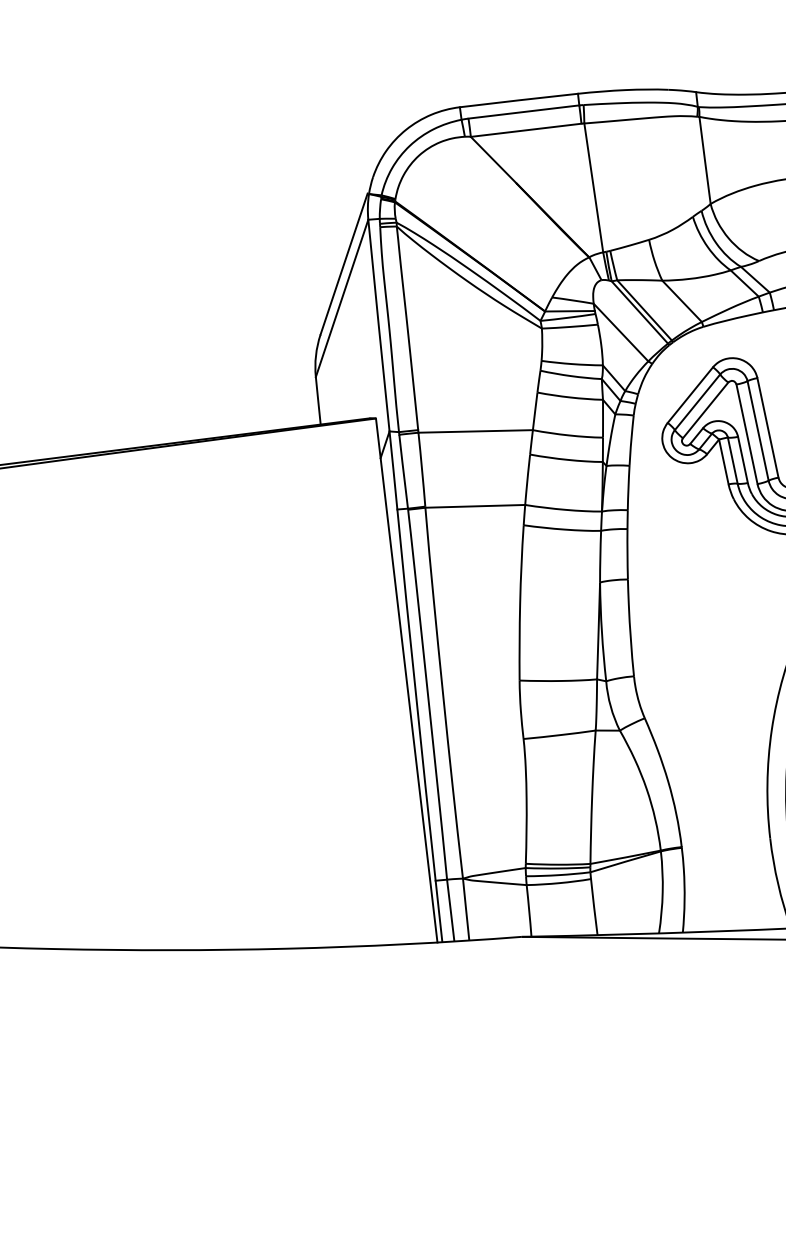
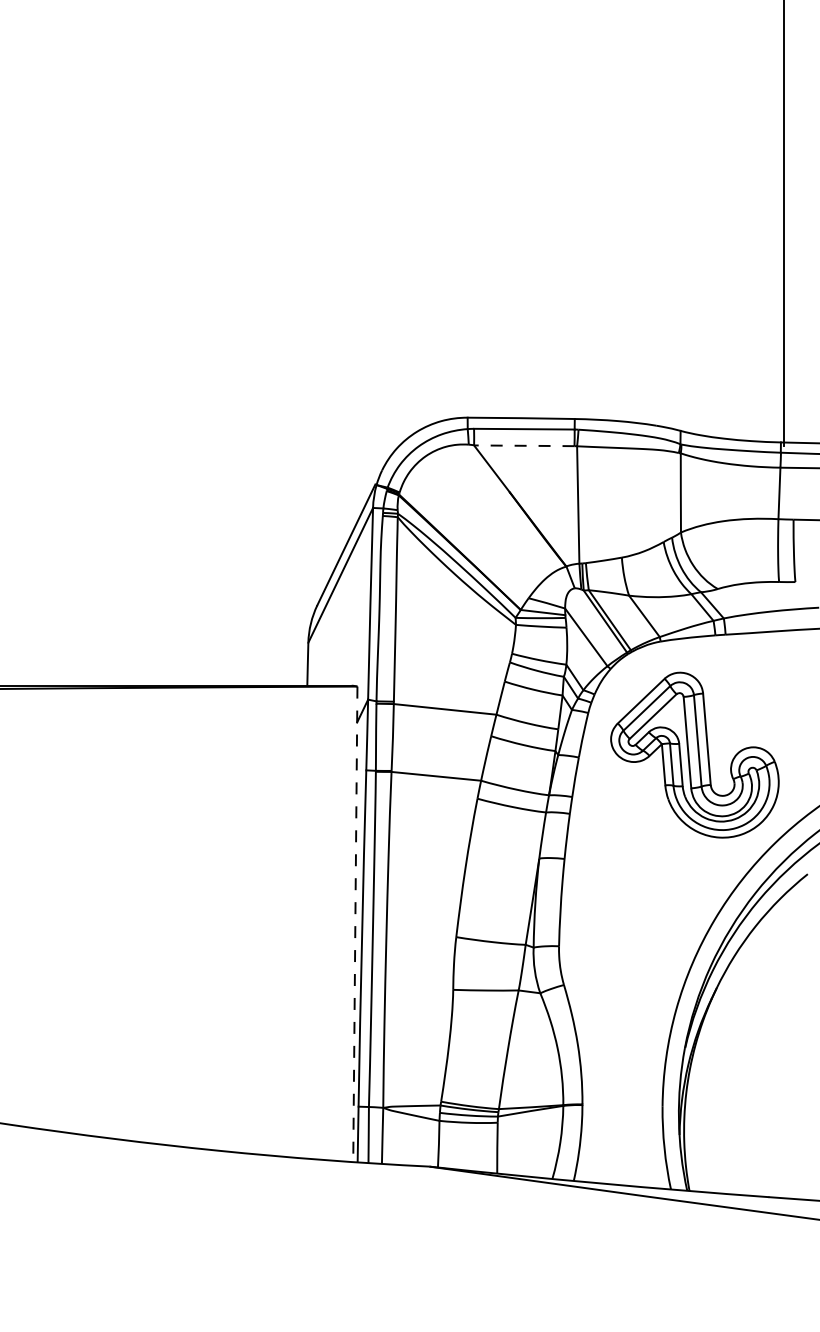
line: (525, 130) -> (523, 445), solid -> dashed
line: (406, 680) -> (355, 924), solid -> dashed

